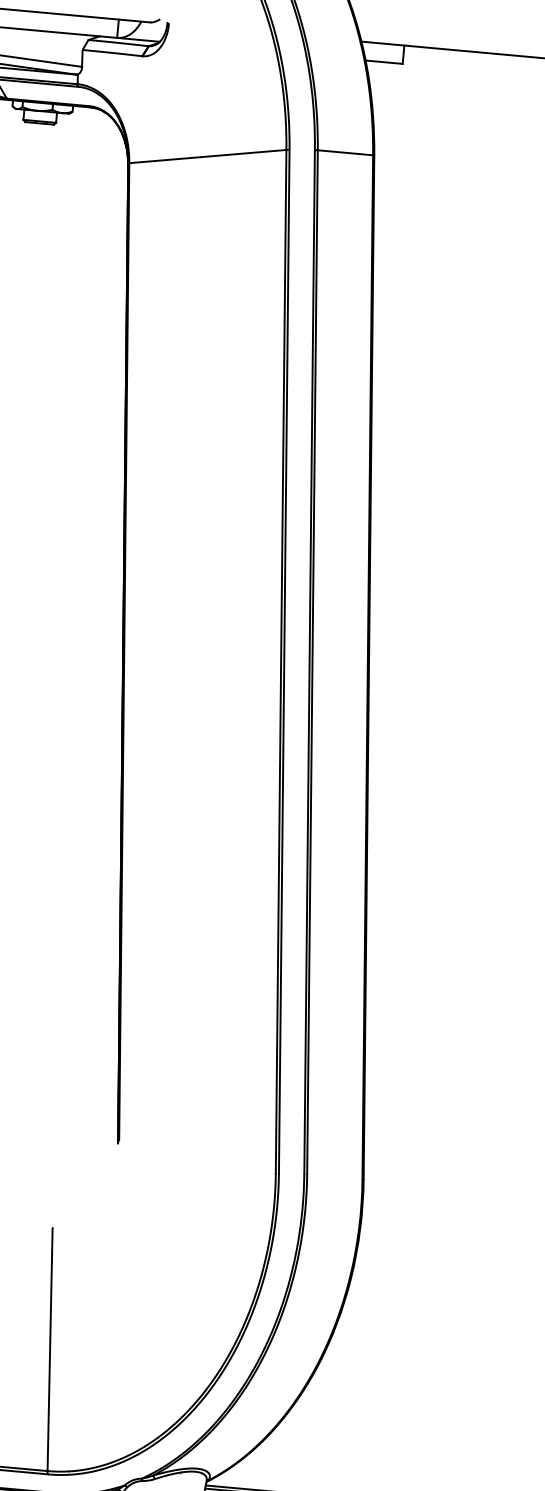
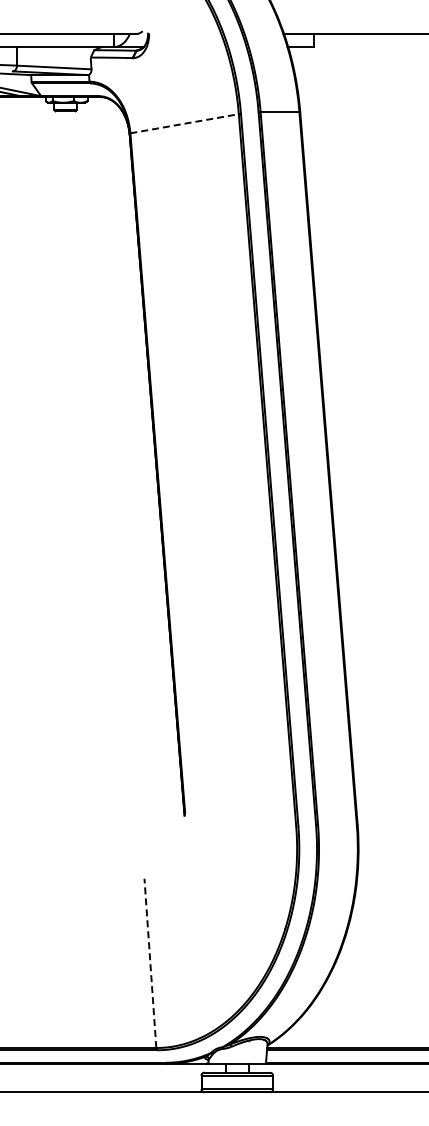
line: (209, 156) -> (185, 123), solid -> dashed
line: (50, 1349) -> (150, 963), solid -> dashed

